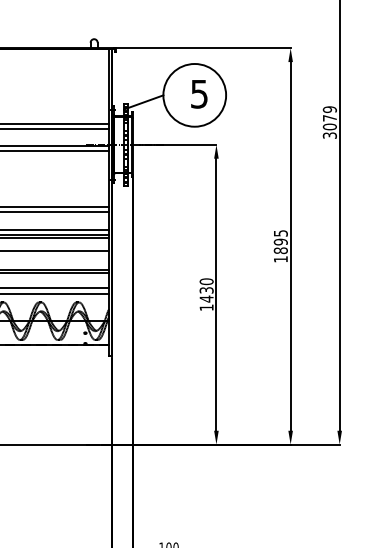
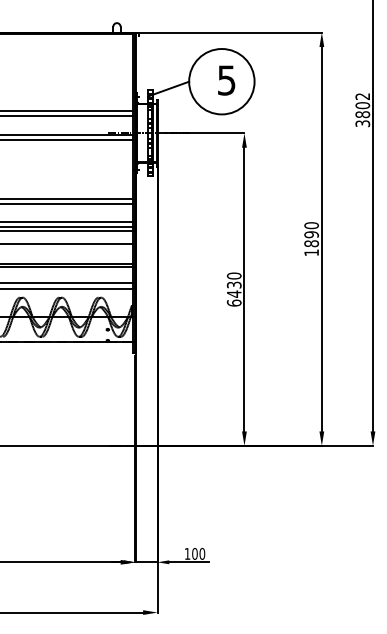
text: (329, 118) -> (362, 105), 3079 -> 3802
text: (280, 233) -> (311, 225), 1895 -> 1890
text: (205, 307) -> (233, 302), 1430 -> 6430

